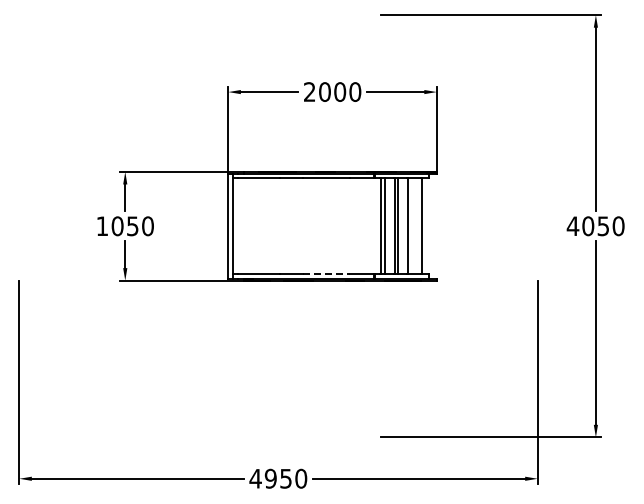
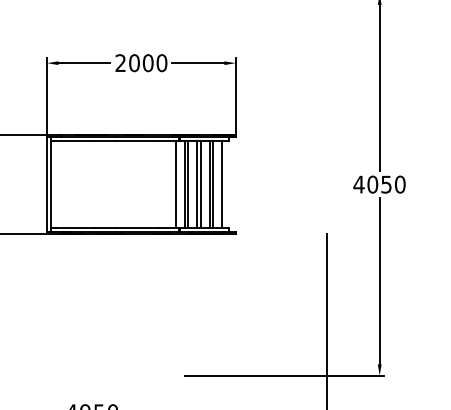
line: (371, 226) -> (176, 184), added
line: (411, 226) -> (212, 184), added
line: (326, 274) -> (135, 228), dashed -> solid

